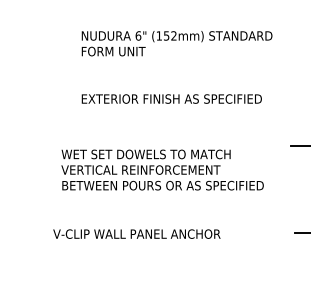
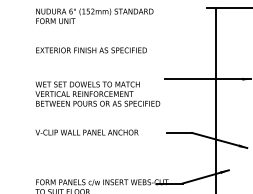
text: (161, 169) -> (97, 93), moved
text: (136, 234) -> (86, 132), moved

